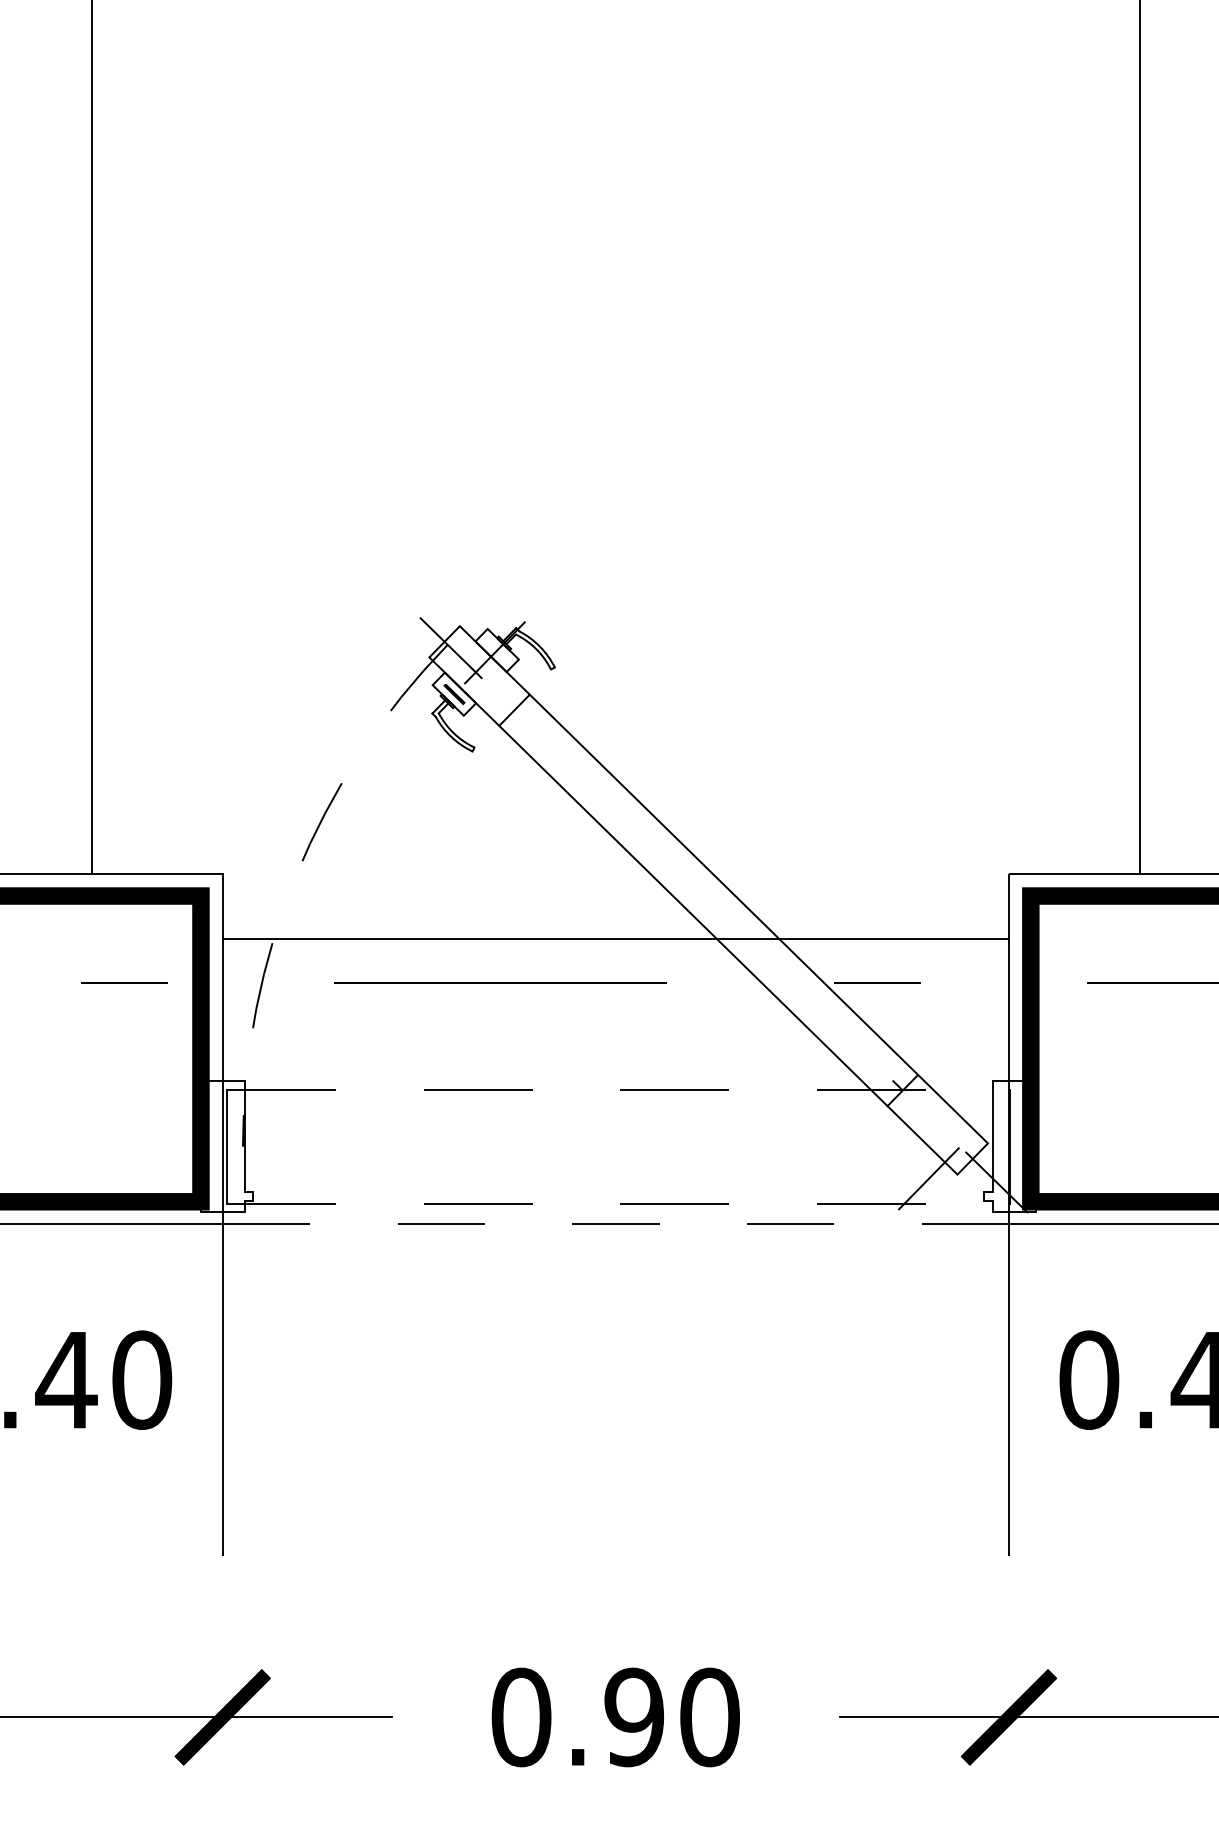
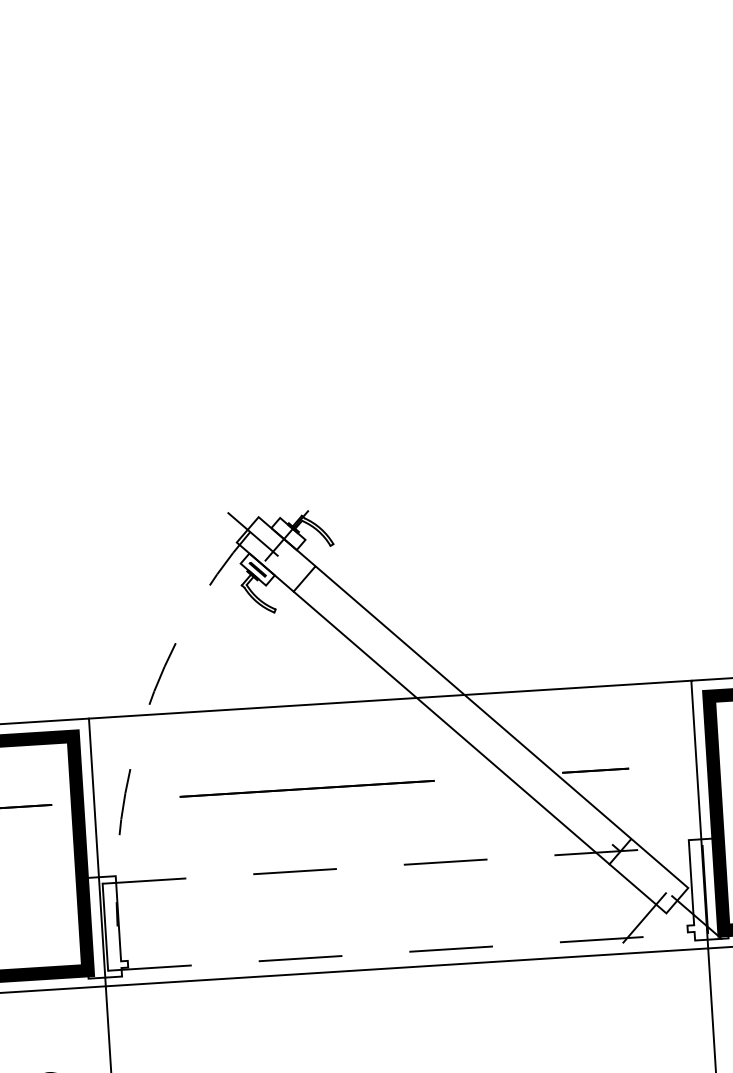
line: (615, 939) -> (389, 699), moved
line: (615, 1223) -> (406, 967), dashed -> solid

